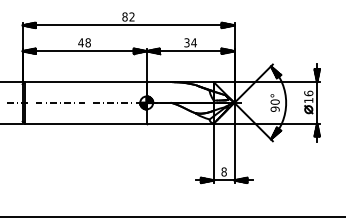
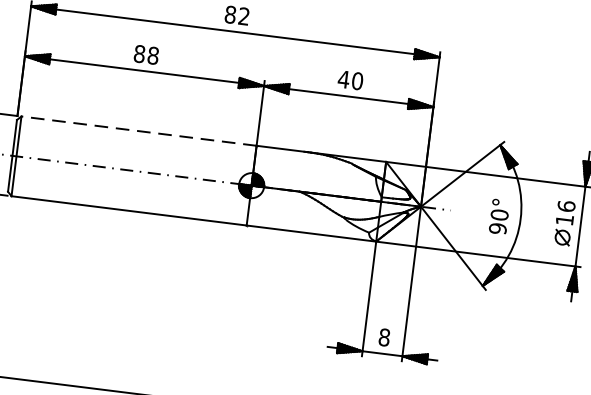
text: (80, 42) -> (138, 53), 48 -> 88
text: (190, 42) -> (350, 79), 34 -> 40
line: (85, 82) -> (138, 131), solid -> dashed

